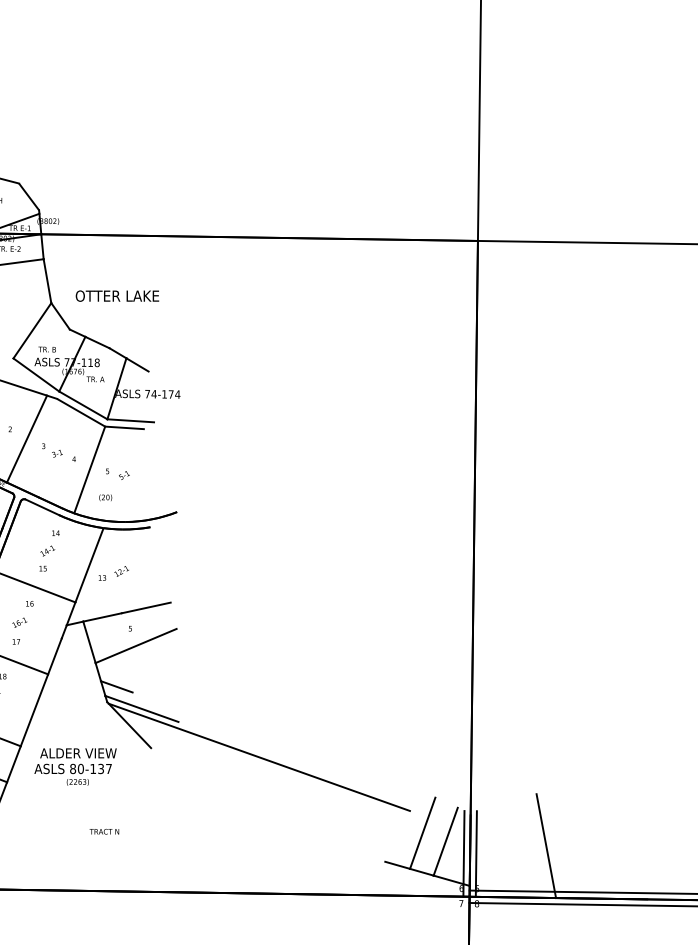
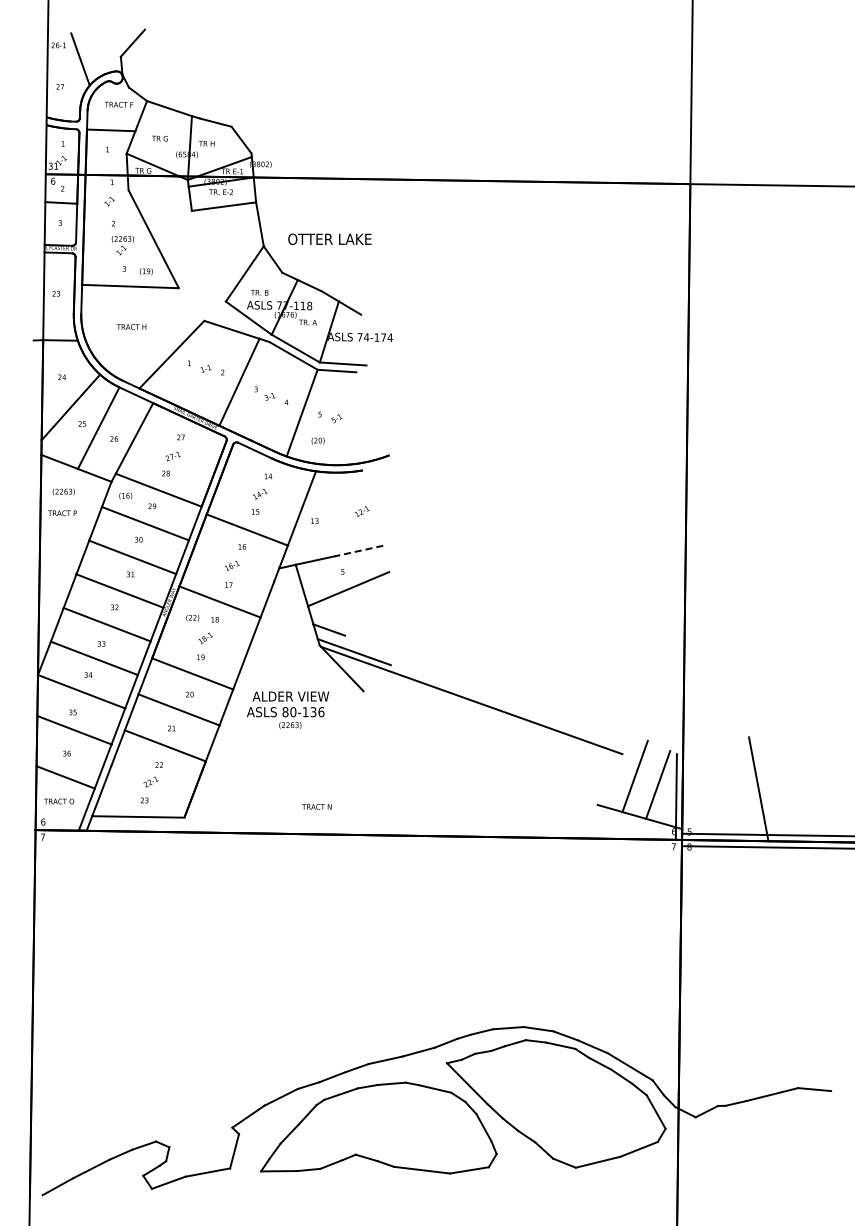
text: (122, 571) -> (362, 511), moved
line: (146, 608) -> (358, 551), solid -> dashed
text: (109, 769) -> (321, 712), 80-137 -> 80-136
text: (104, 831) -> (316, 806), moved
line: (476, 854) -> (688, 797), removed

